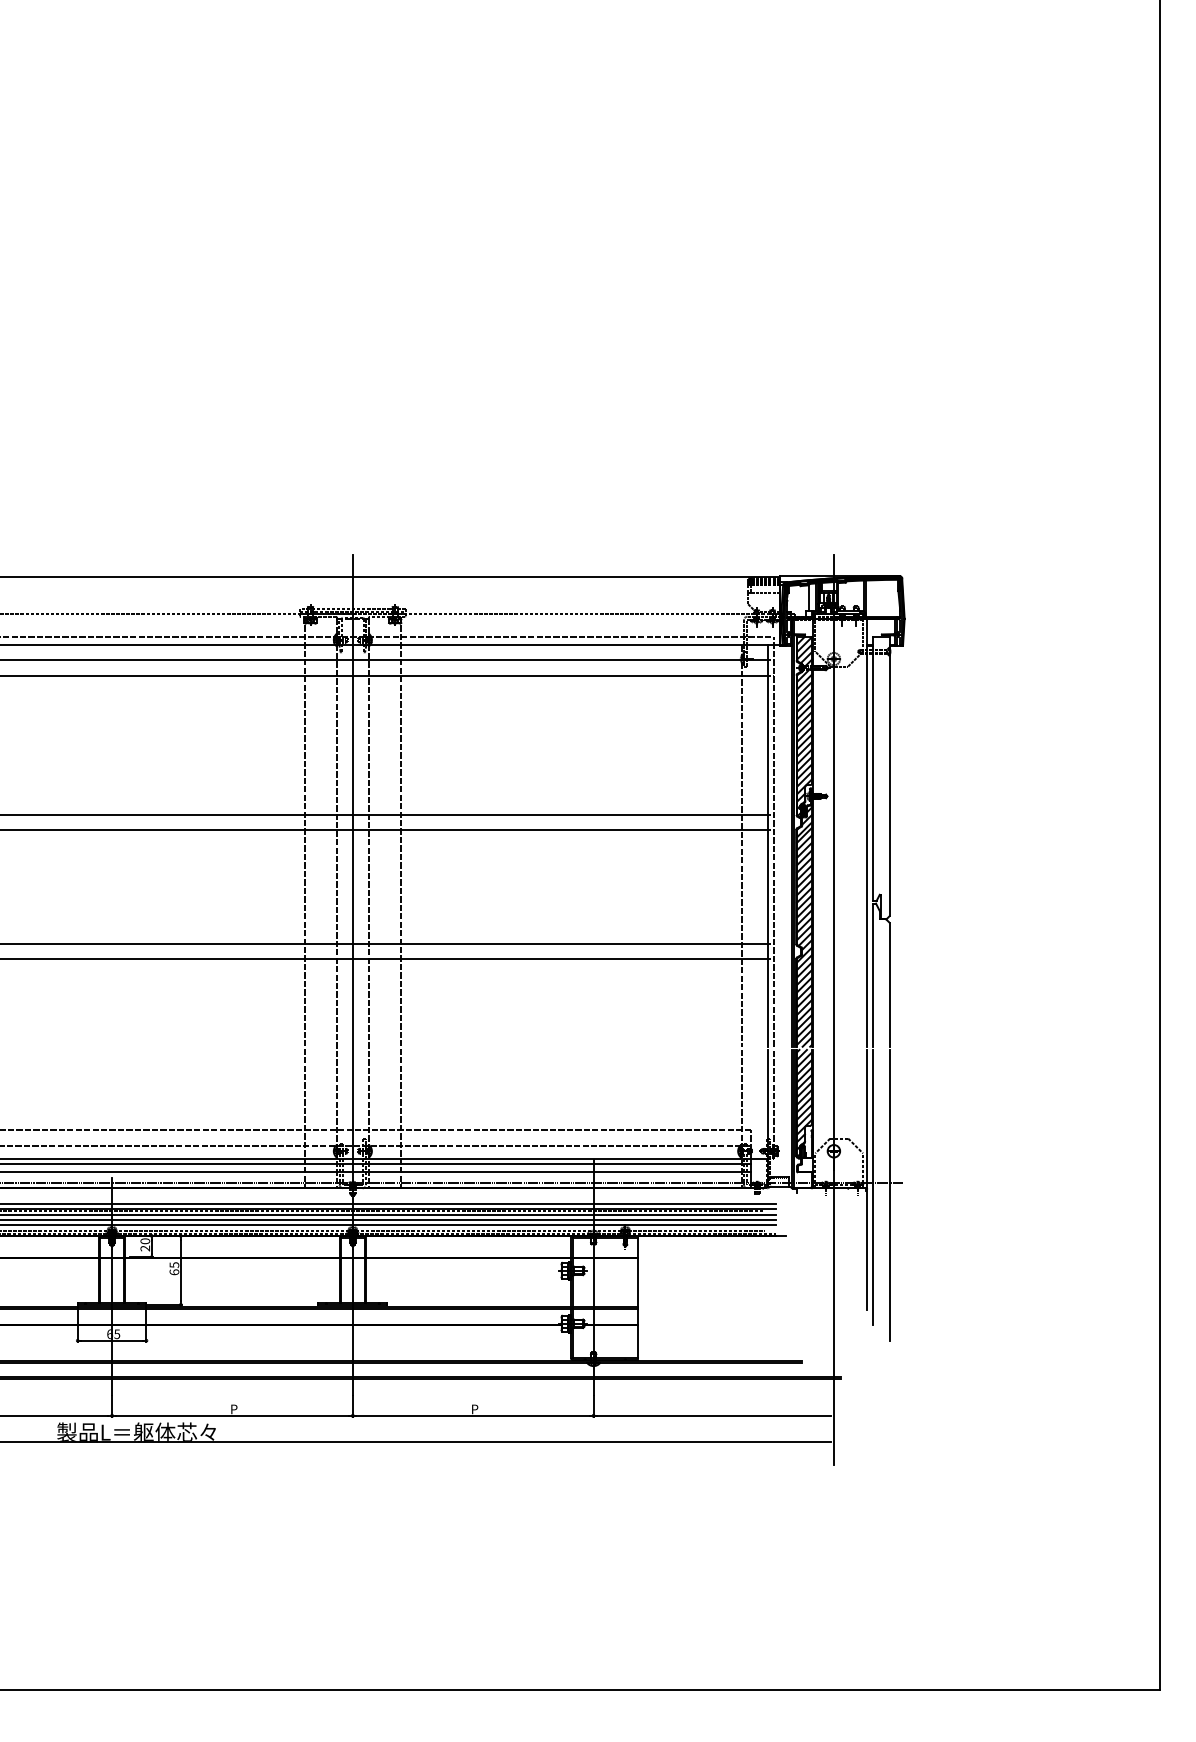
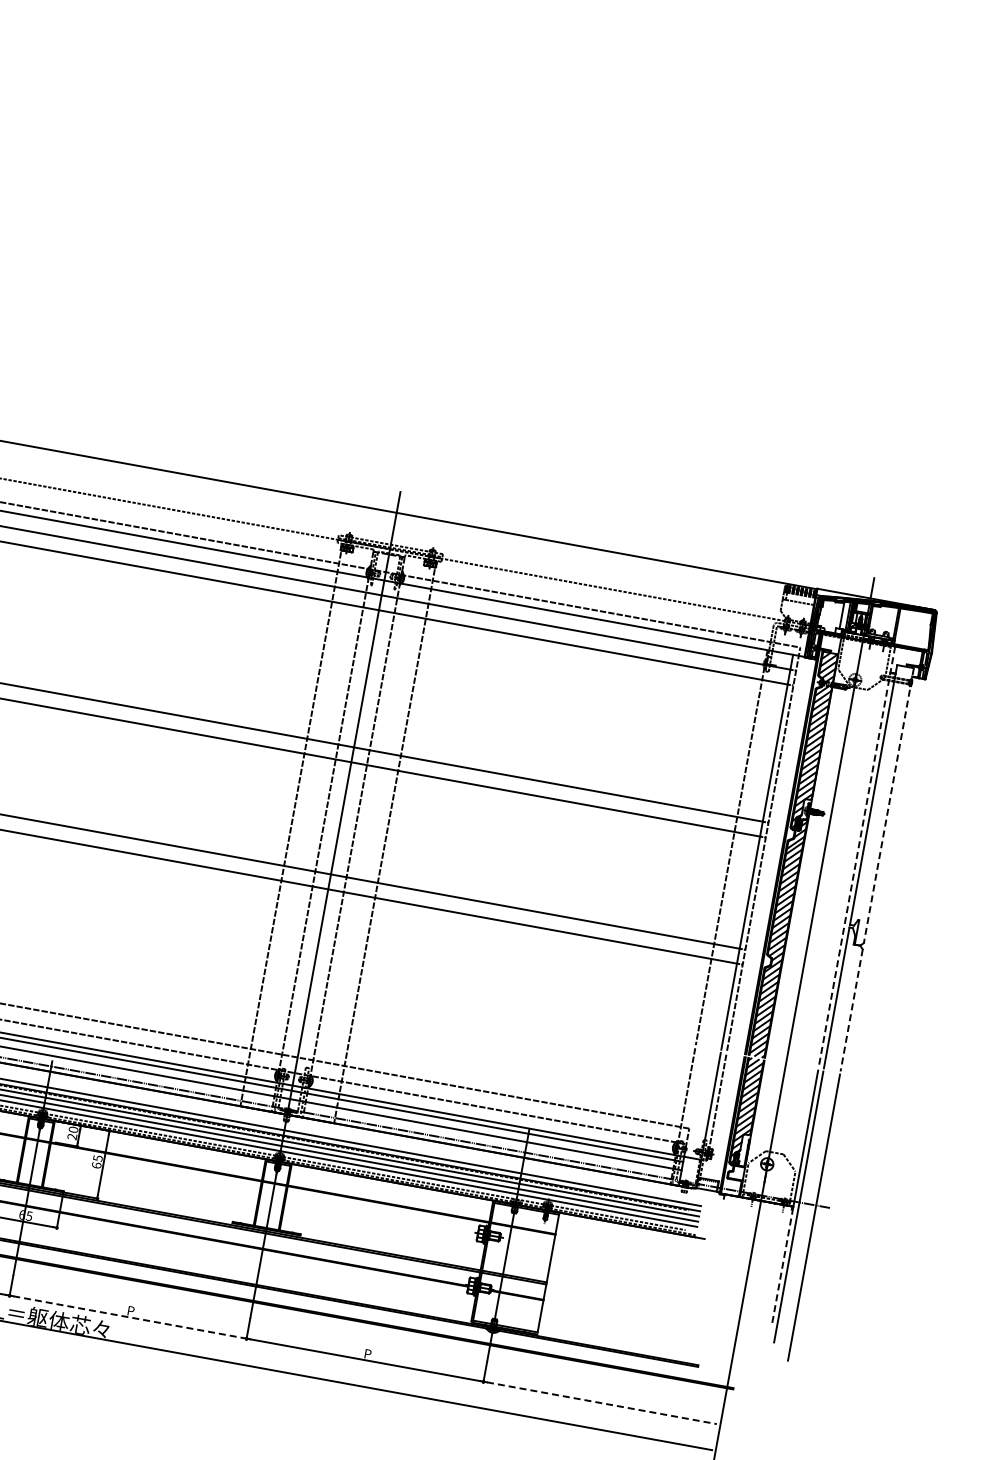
line: (889, 776) -> (888, 805), solid -> dashed
line: (867, 832) -> (857, 856), solid -> dashed
line: (889, 985) -> (851, 1011), solid -> dashed
line: (867, 1249) -> (782, 1266), solid -> dashed
line: (232, 1415) -> (128, 1316), solid -> dashed
line: (714, 1415) -> (602, 1402), solid -> dashed

